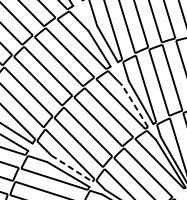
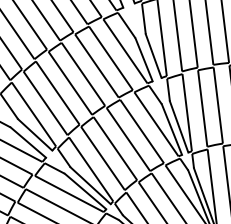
line: (134, 106) -> (171, 129), dashed -> solid
line: (72, 169) -> (90, 186), dashed -> solid

